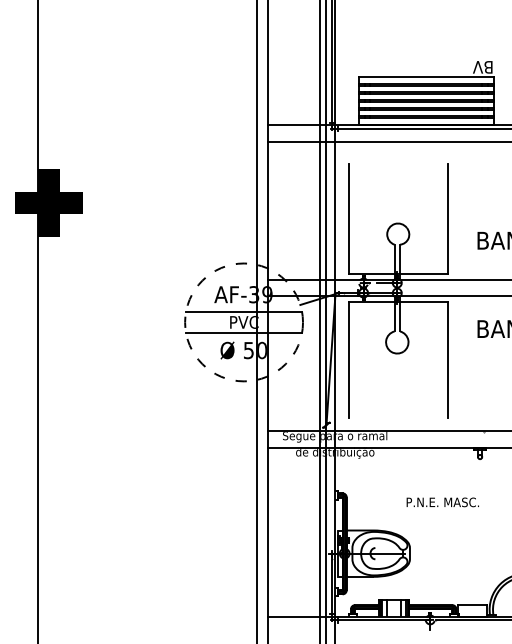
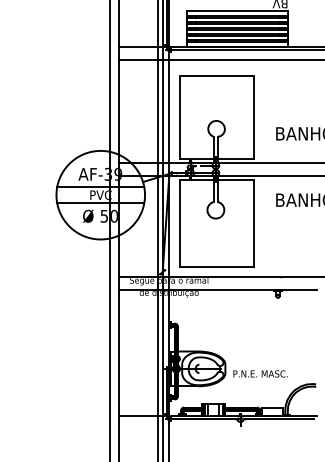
line: (398, 163) -> (216, 75), added
circle: (244, 322) -> (101, 195), dashed -> solid
line: (398, 418) -> (216, 267), added
text: (442, 502) -> (260, 374), moved

